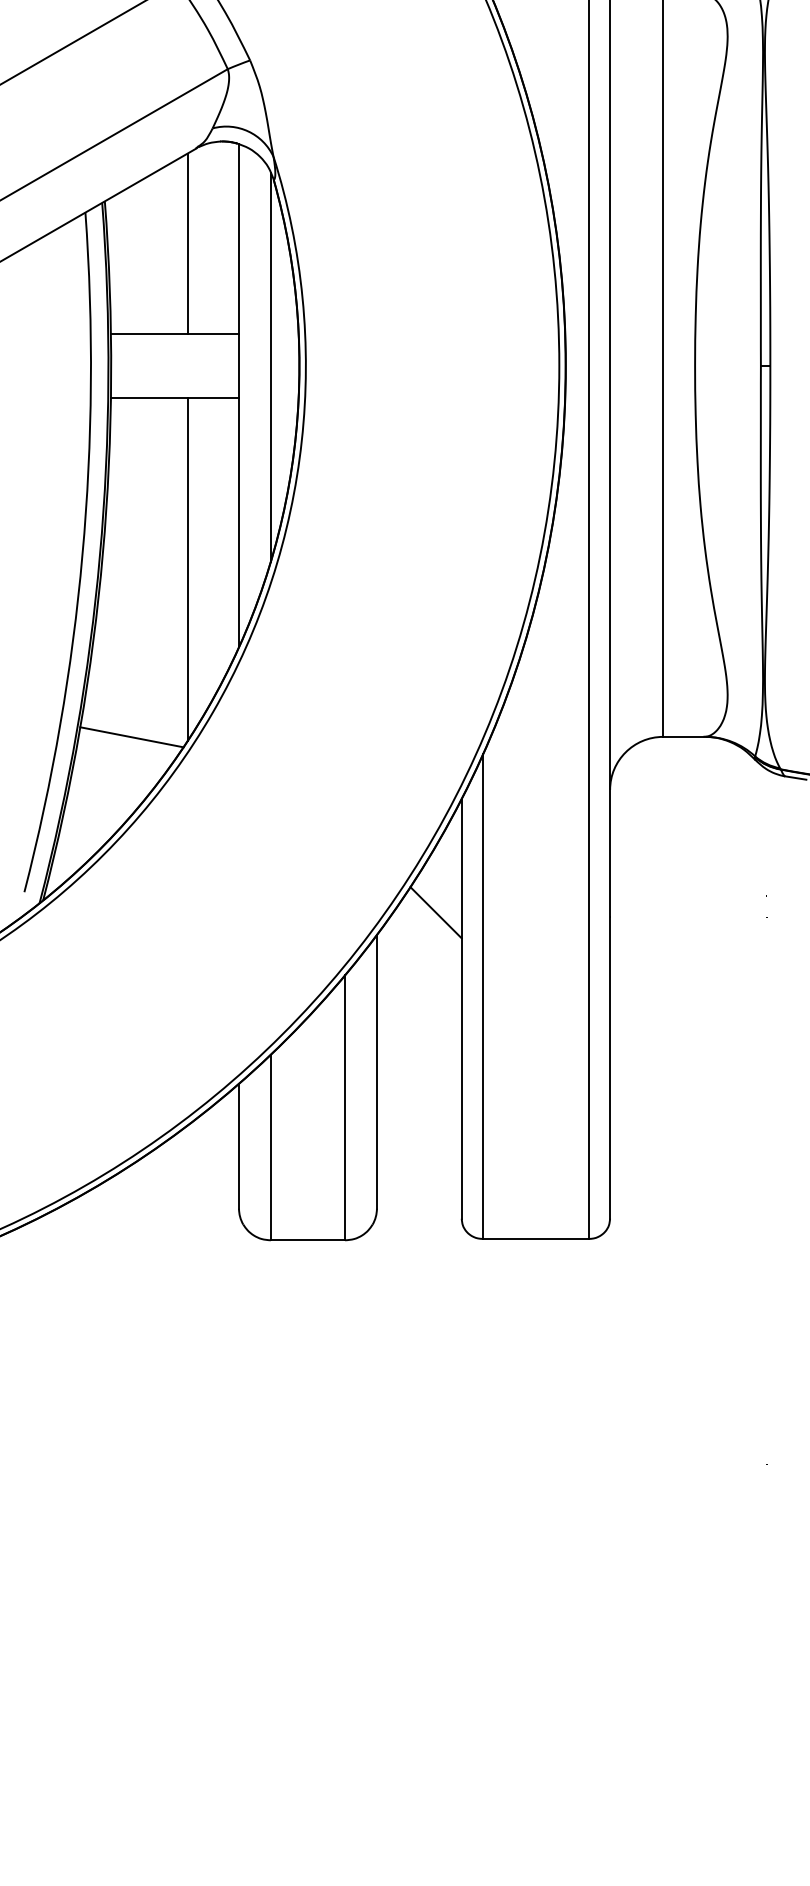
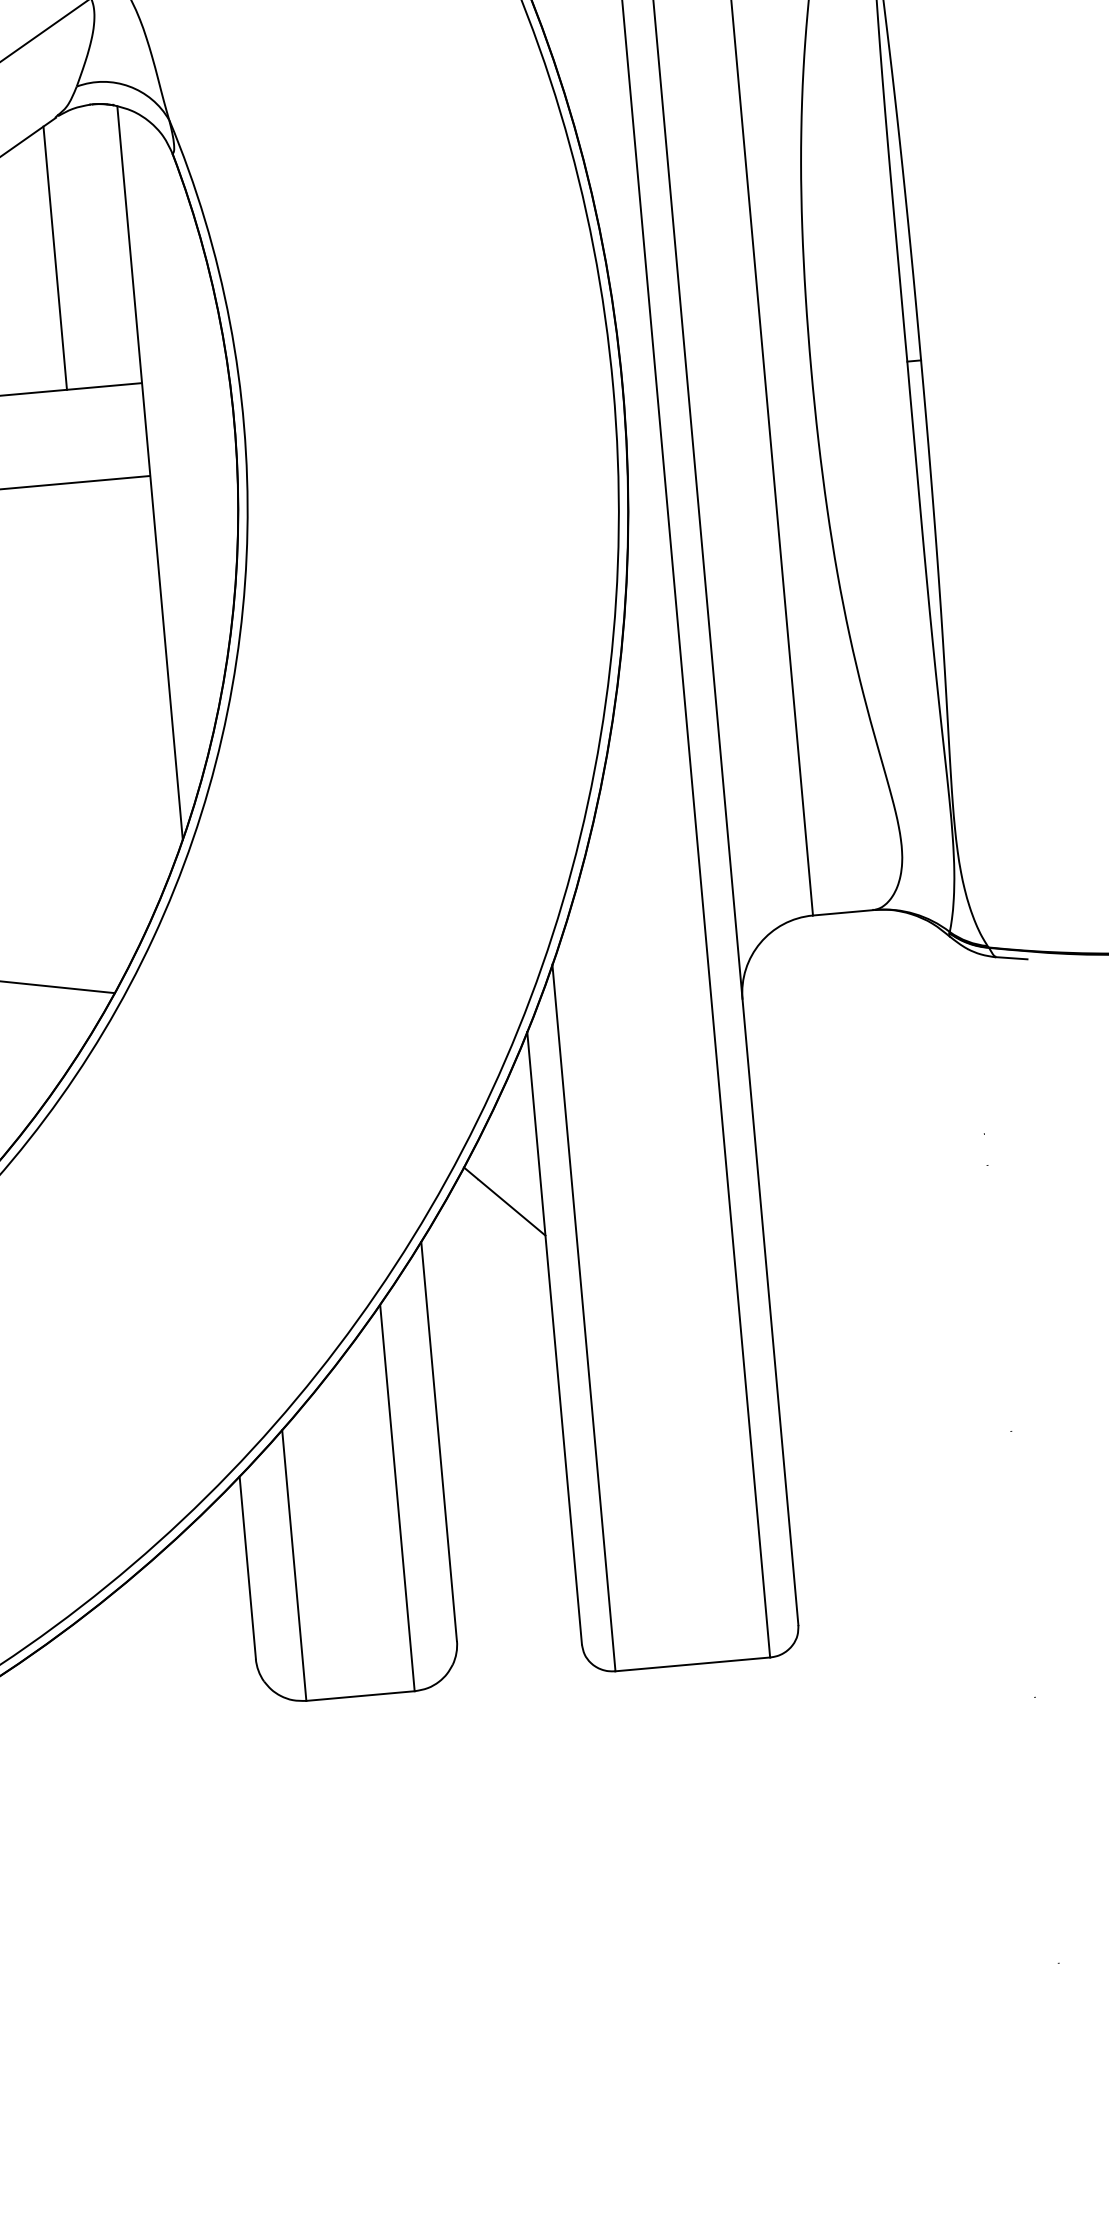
line: (270, 366) -> (192, 426), removed
line: (187, 569) -> (97, 733), removed

